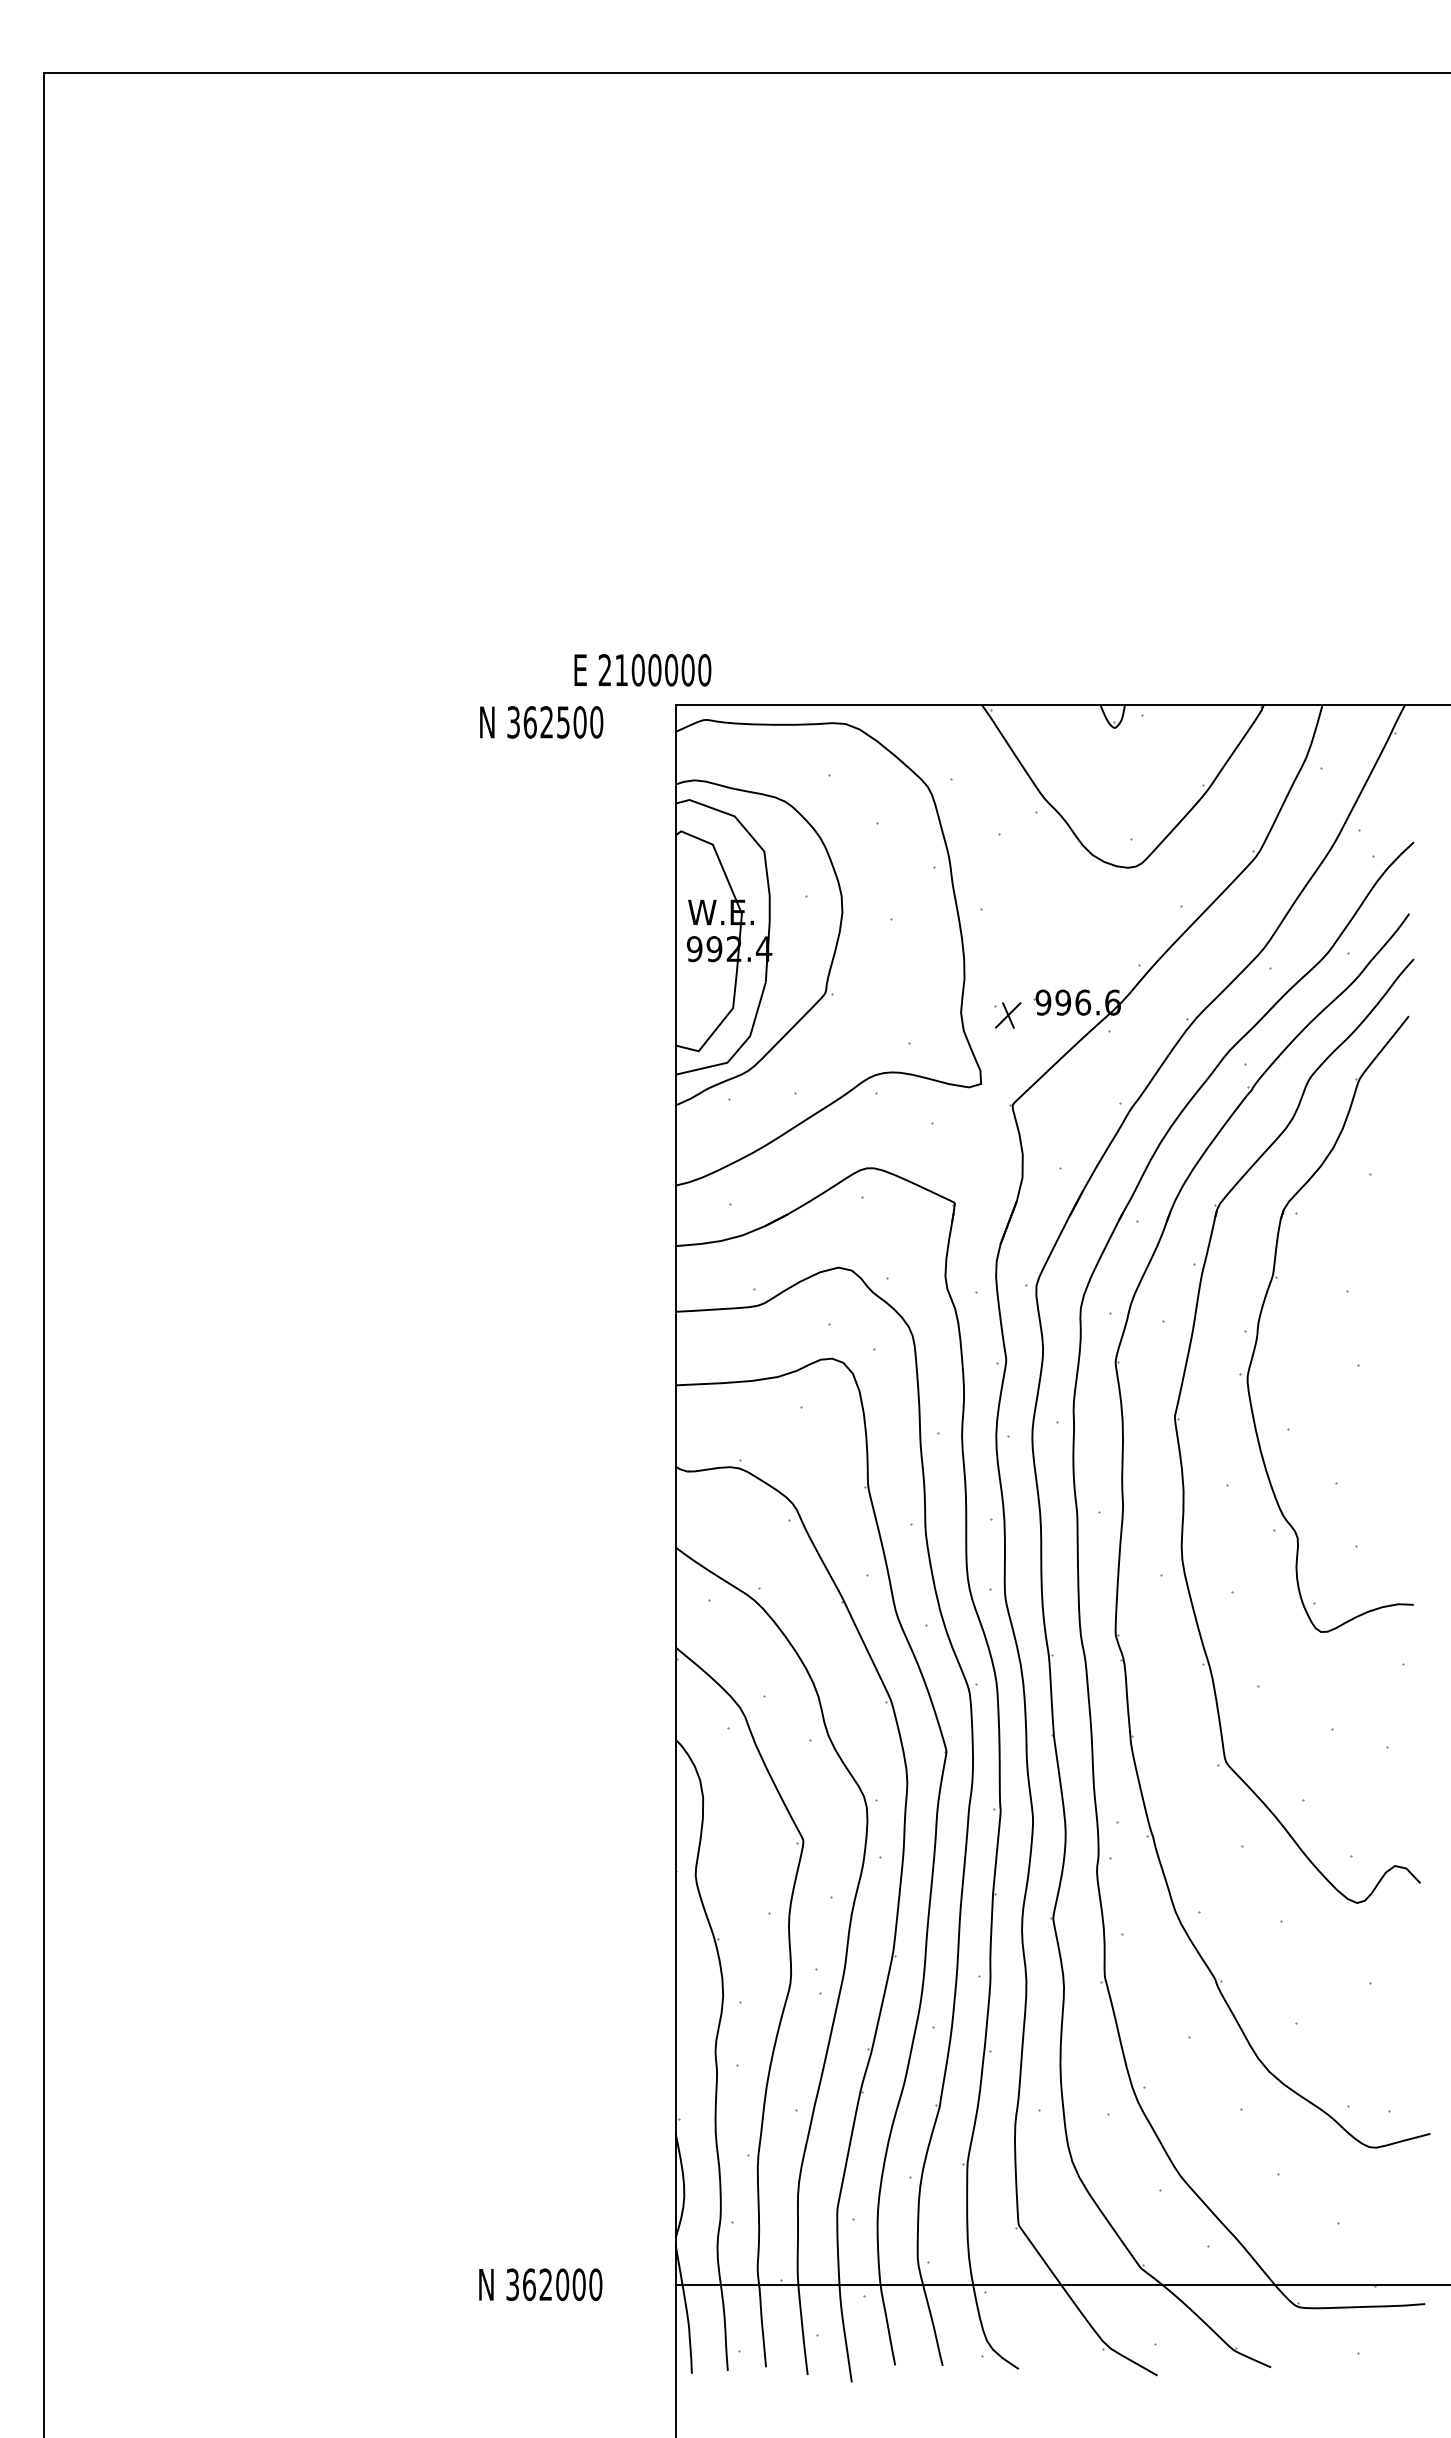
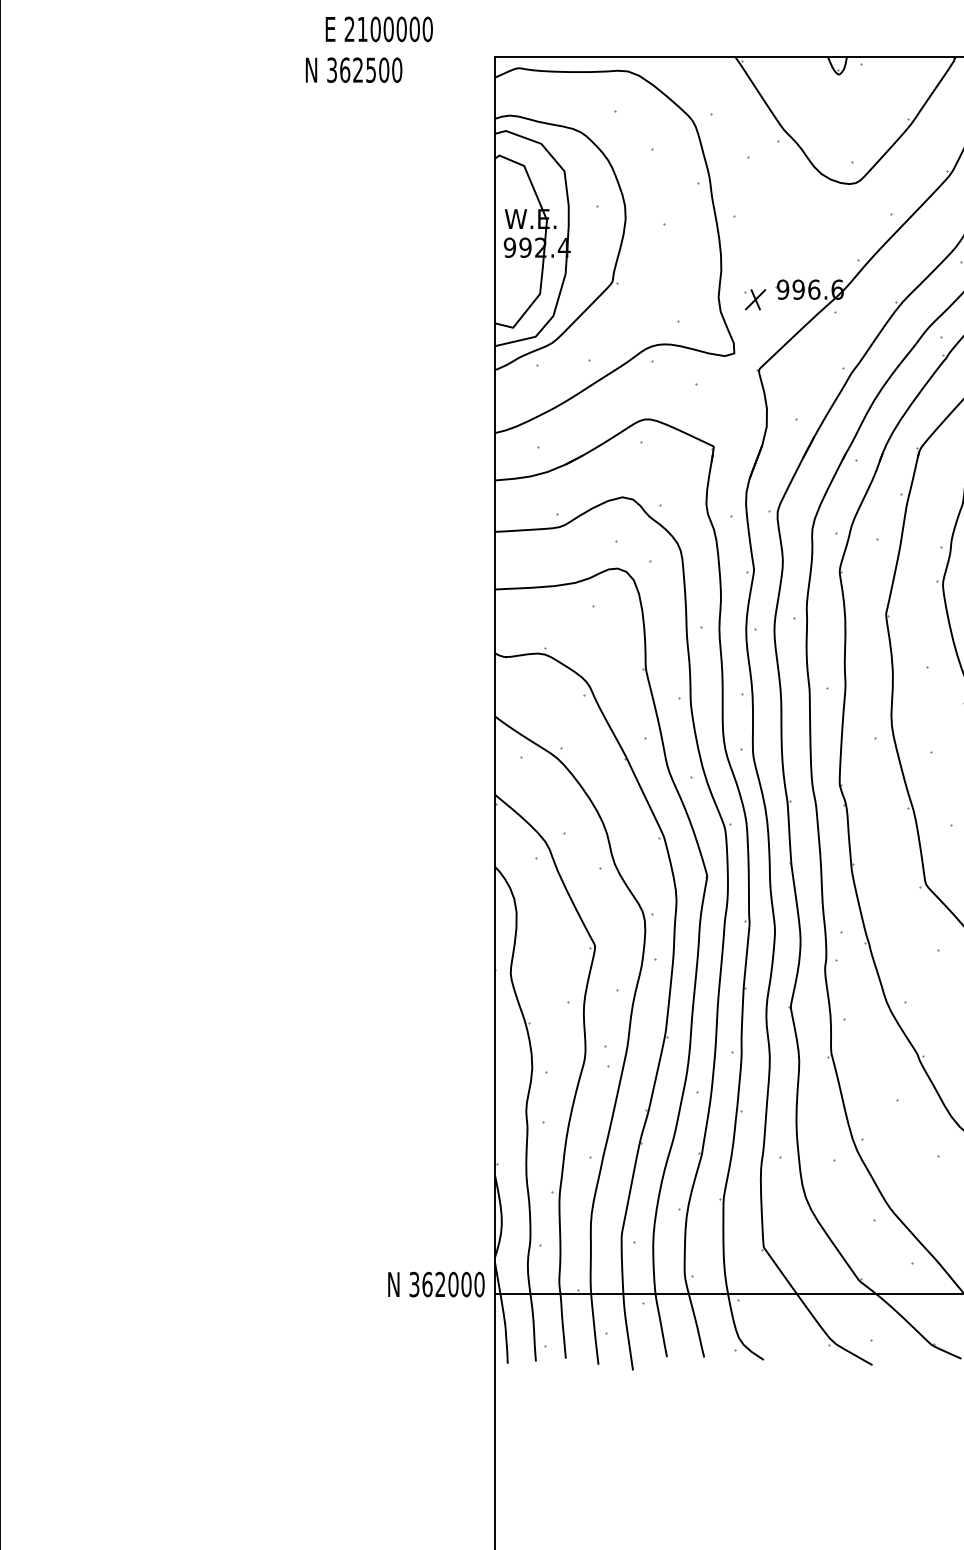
text: (642, 670) -> (379, 29), moved
text: (541, 722) -> (353, 70), moved
text: (540, 2284) -> (436, 1284), moved

